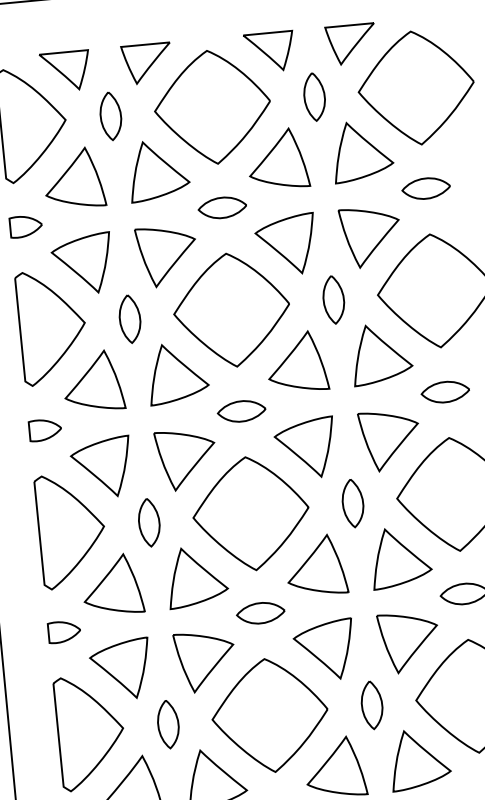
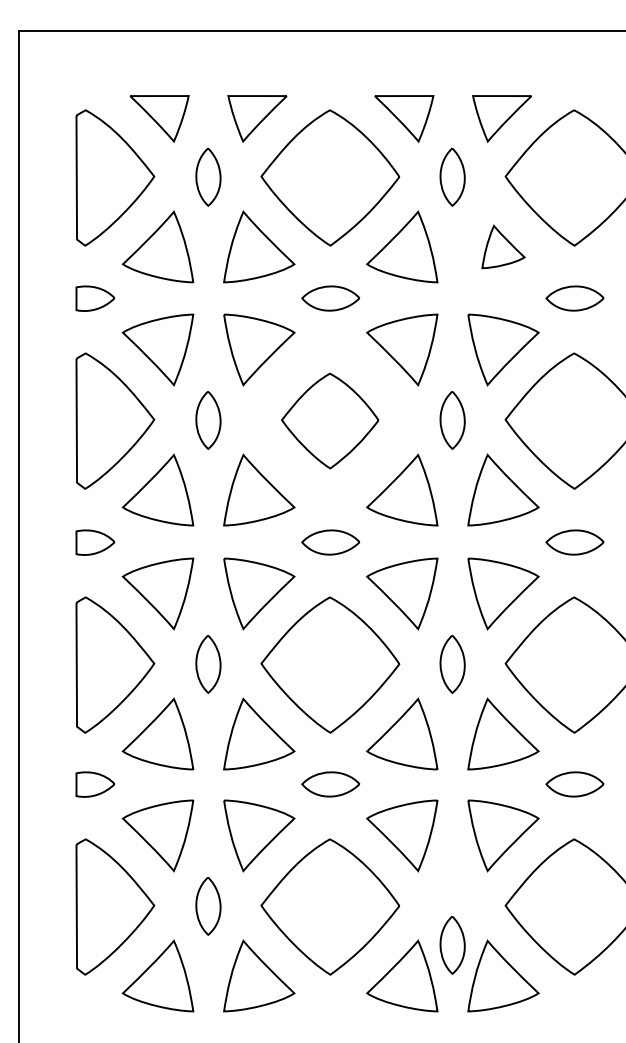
part: (362, 150) -> (503, 246), size x0.6
part: (231, 309) -> (329, 420), size x0.7
part: (372, 705) -> (452, 945), moved

